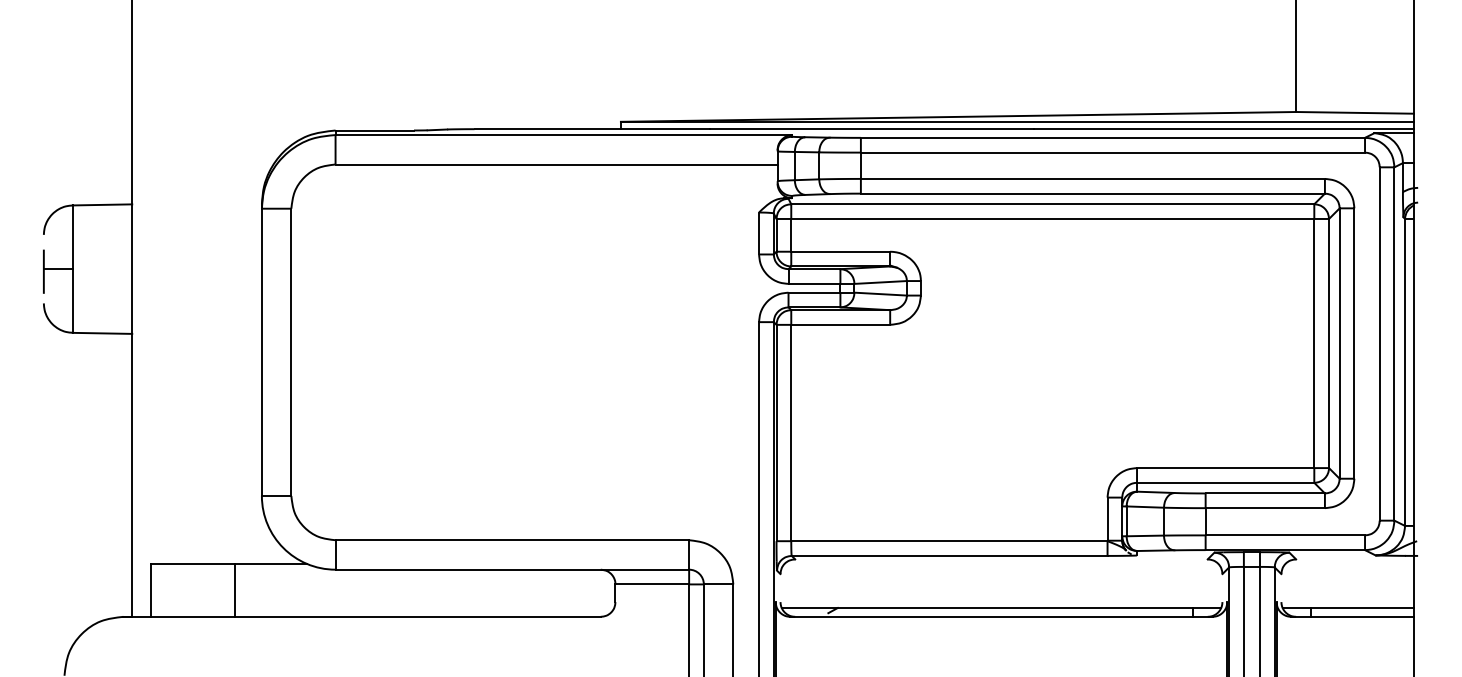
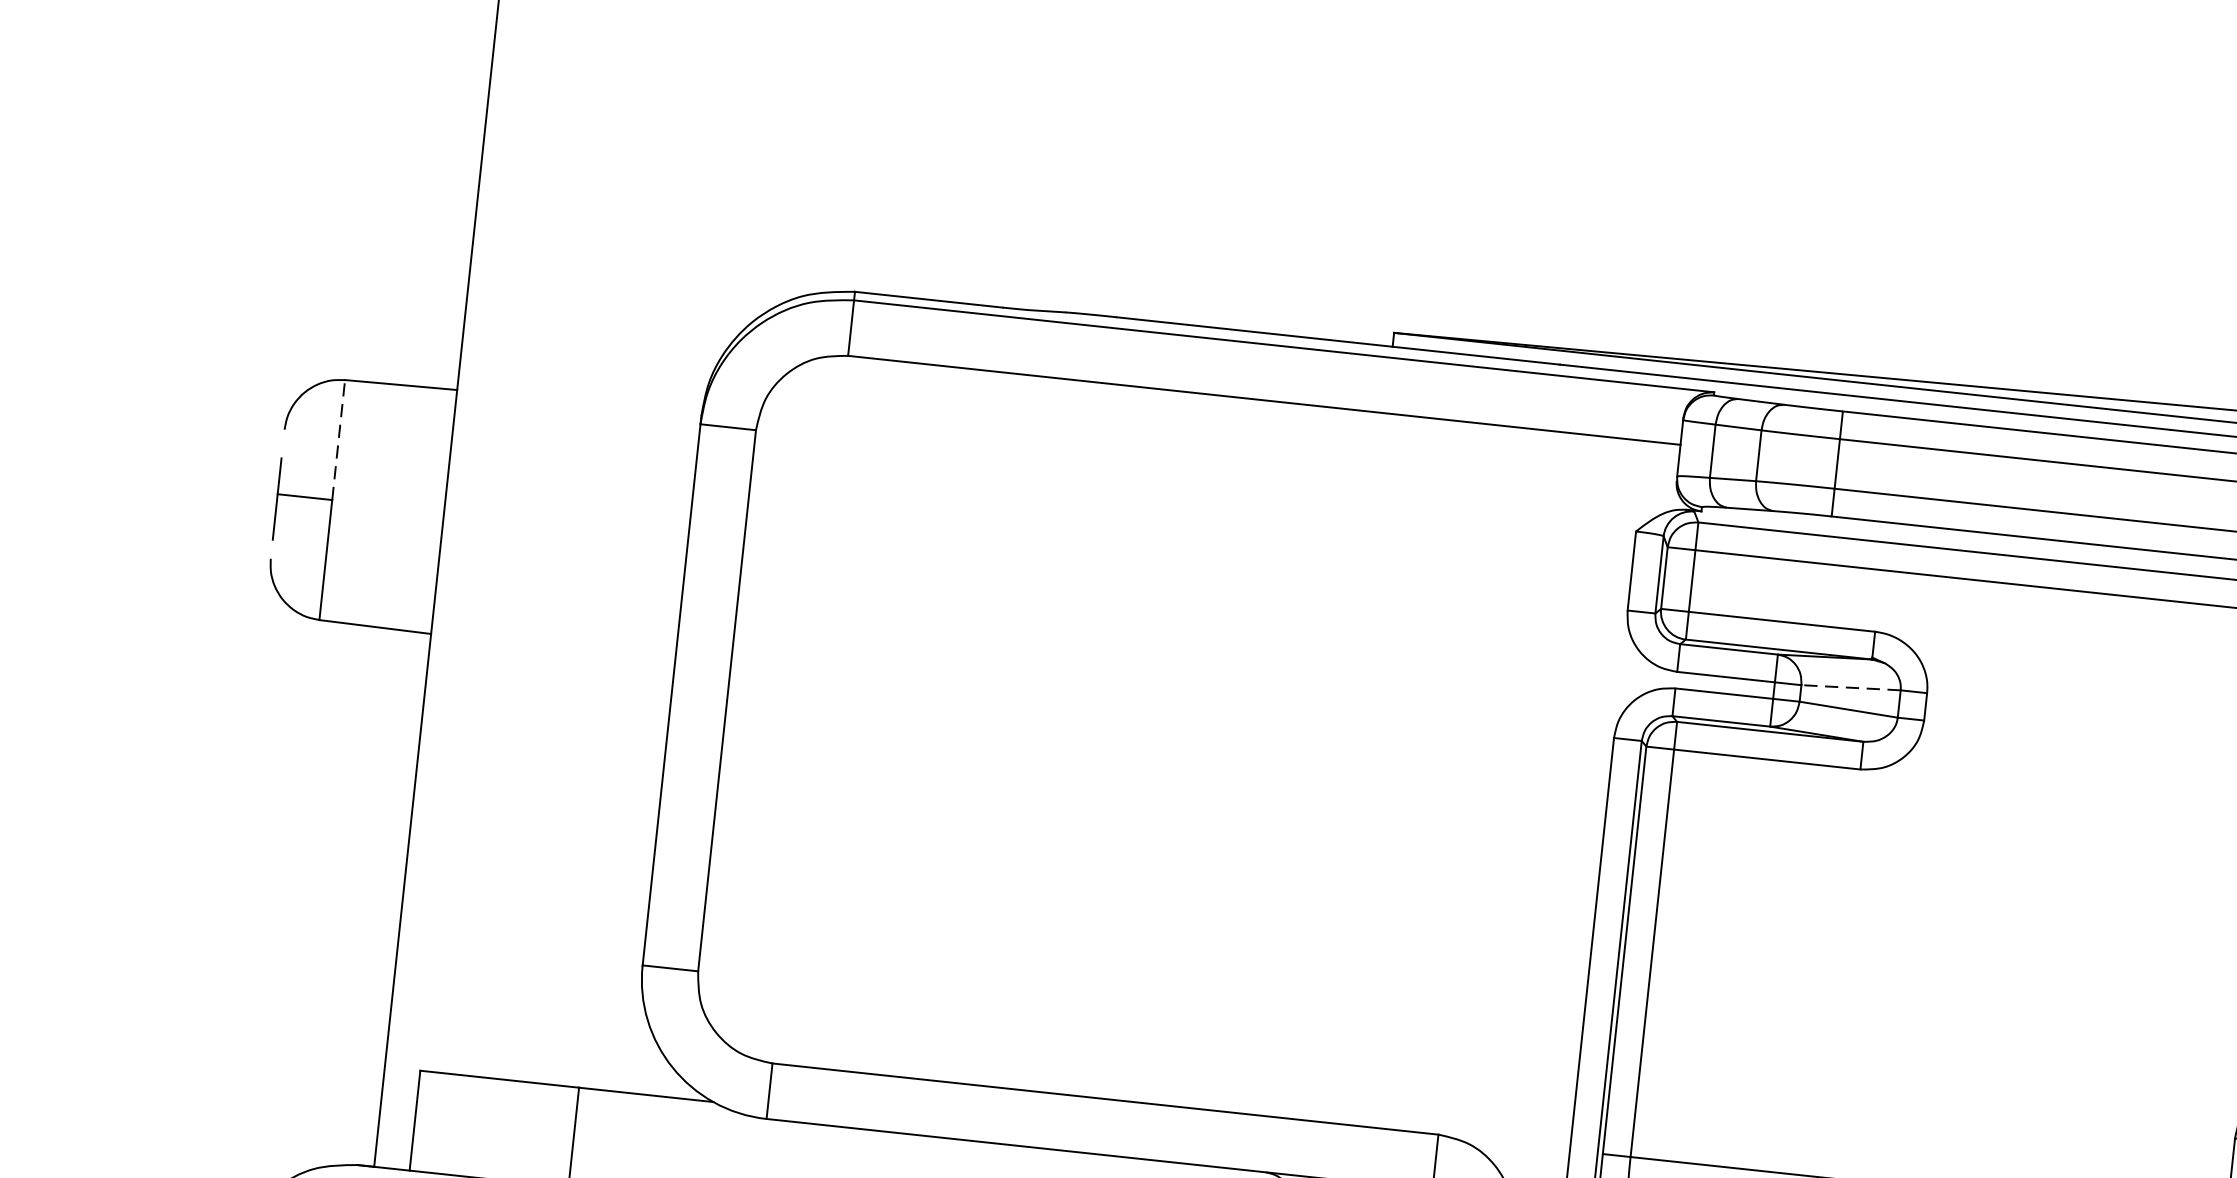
line: (72, 237) -> (338, 440), solid -> dashed
line: (880, 282) -> (1850, 687), solid -> dashed

